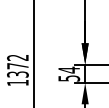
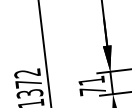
text: (69, 73) -> (92, 84), 54 -> 71

